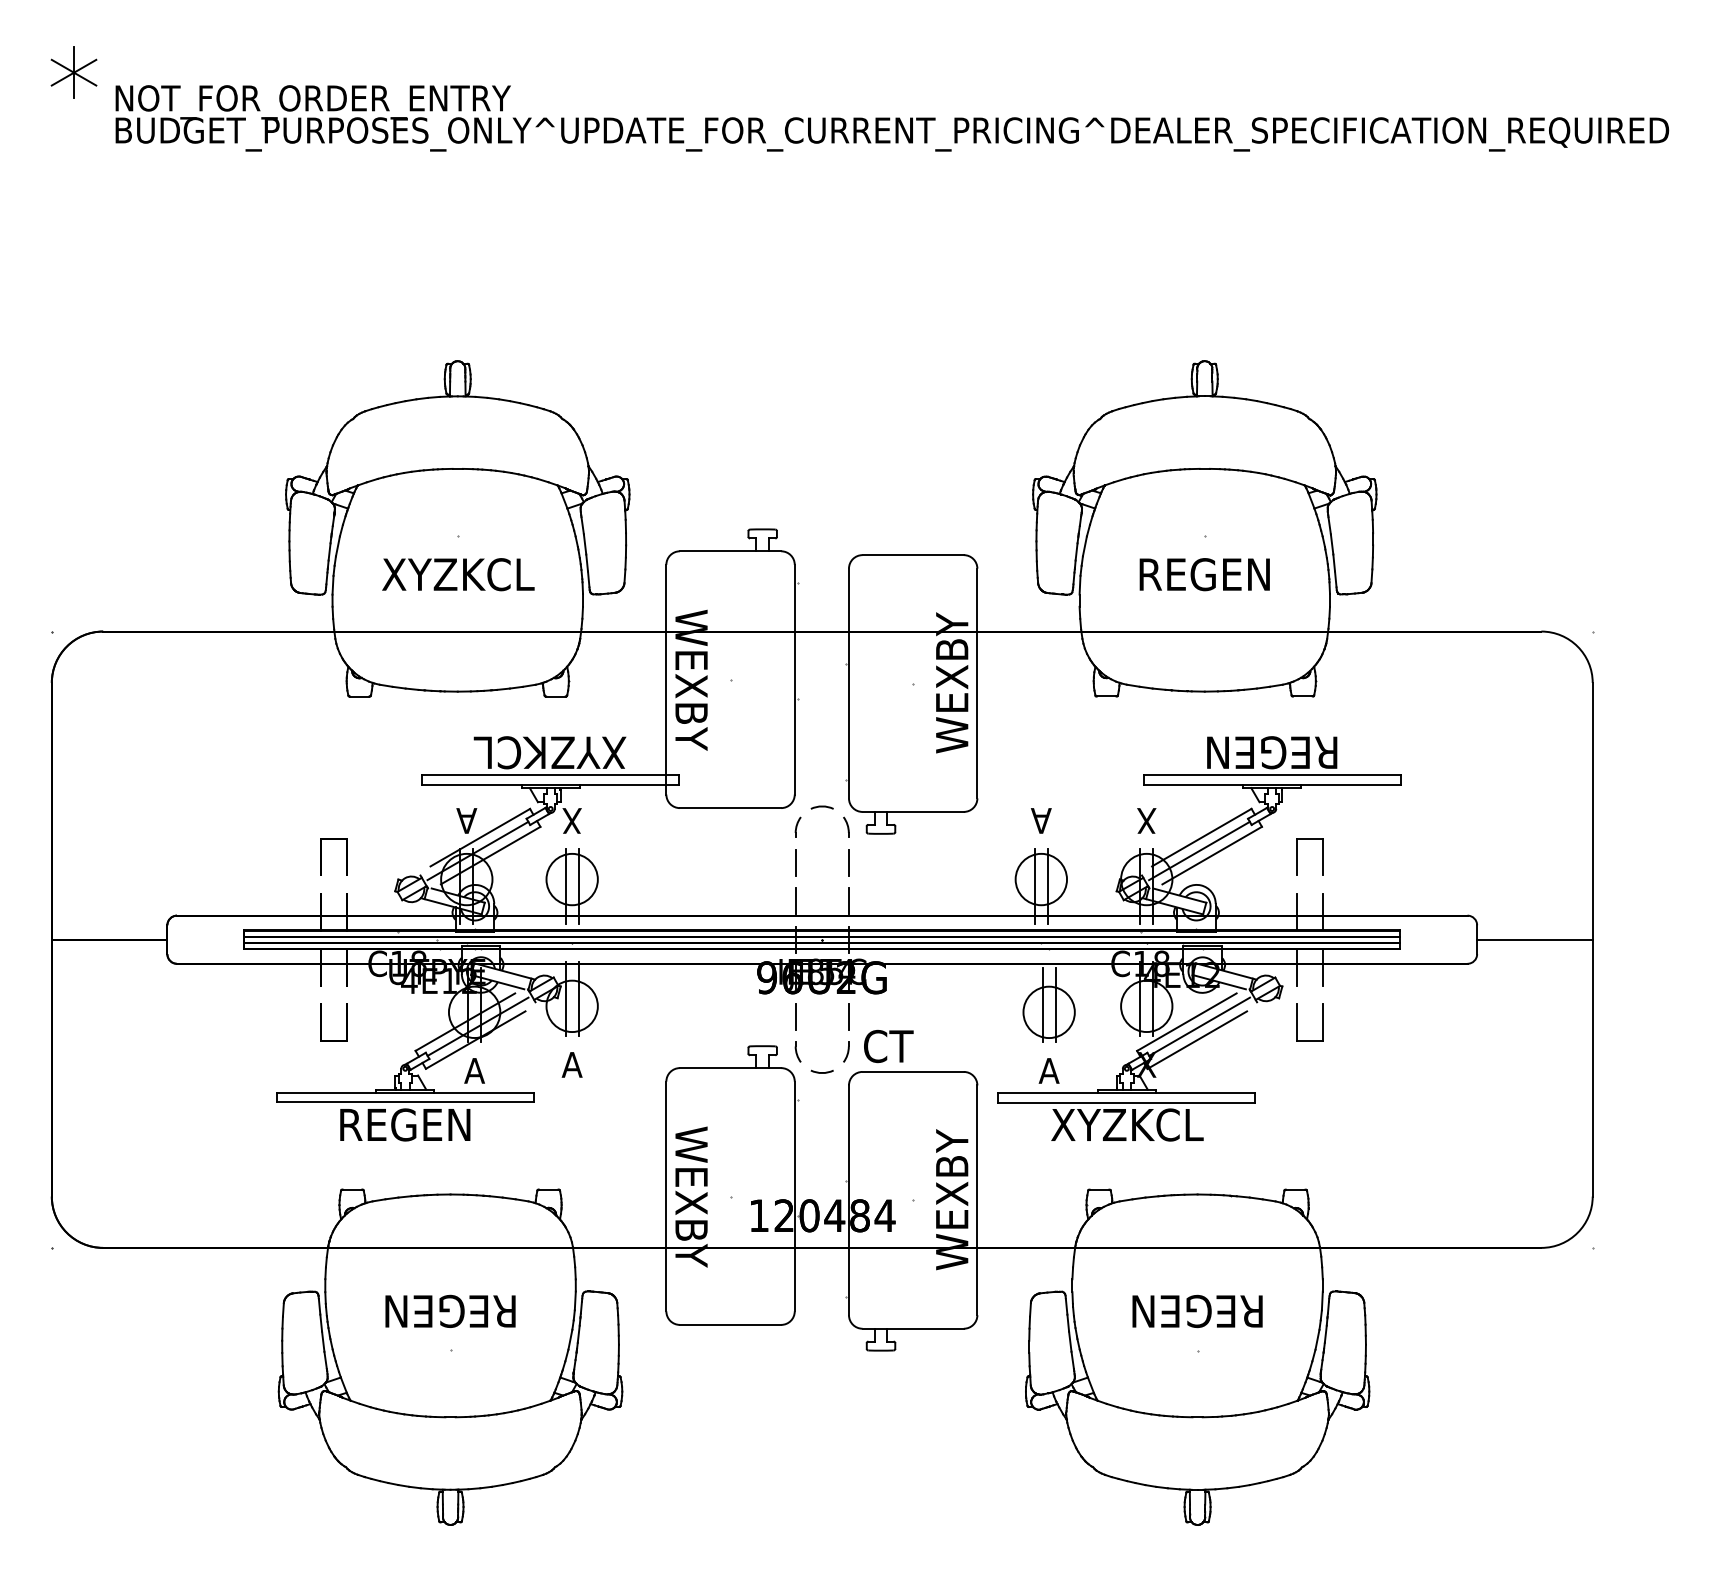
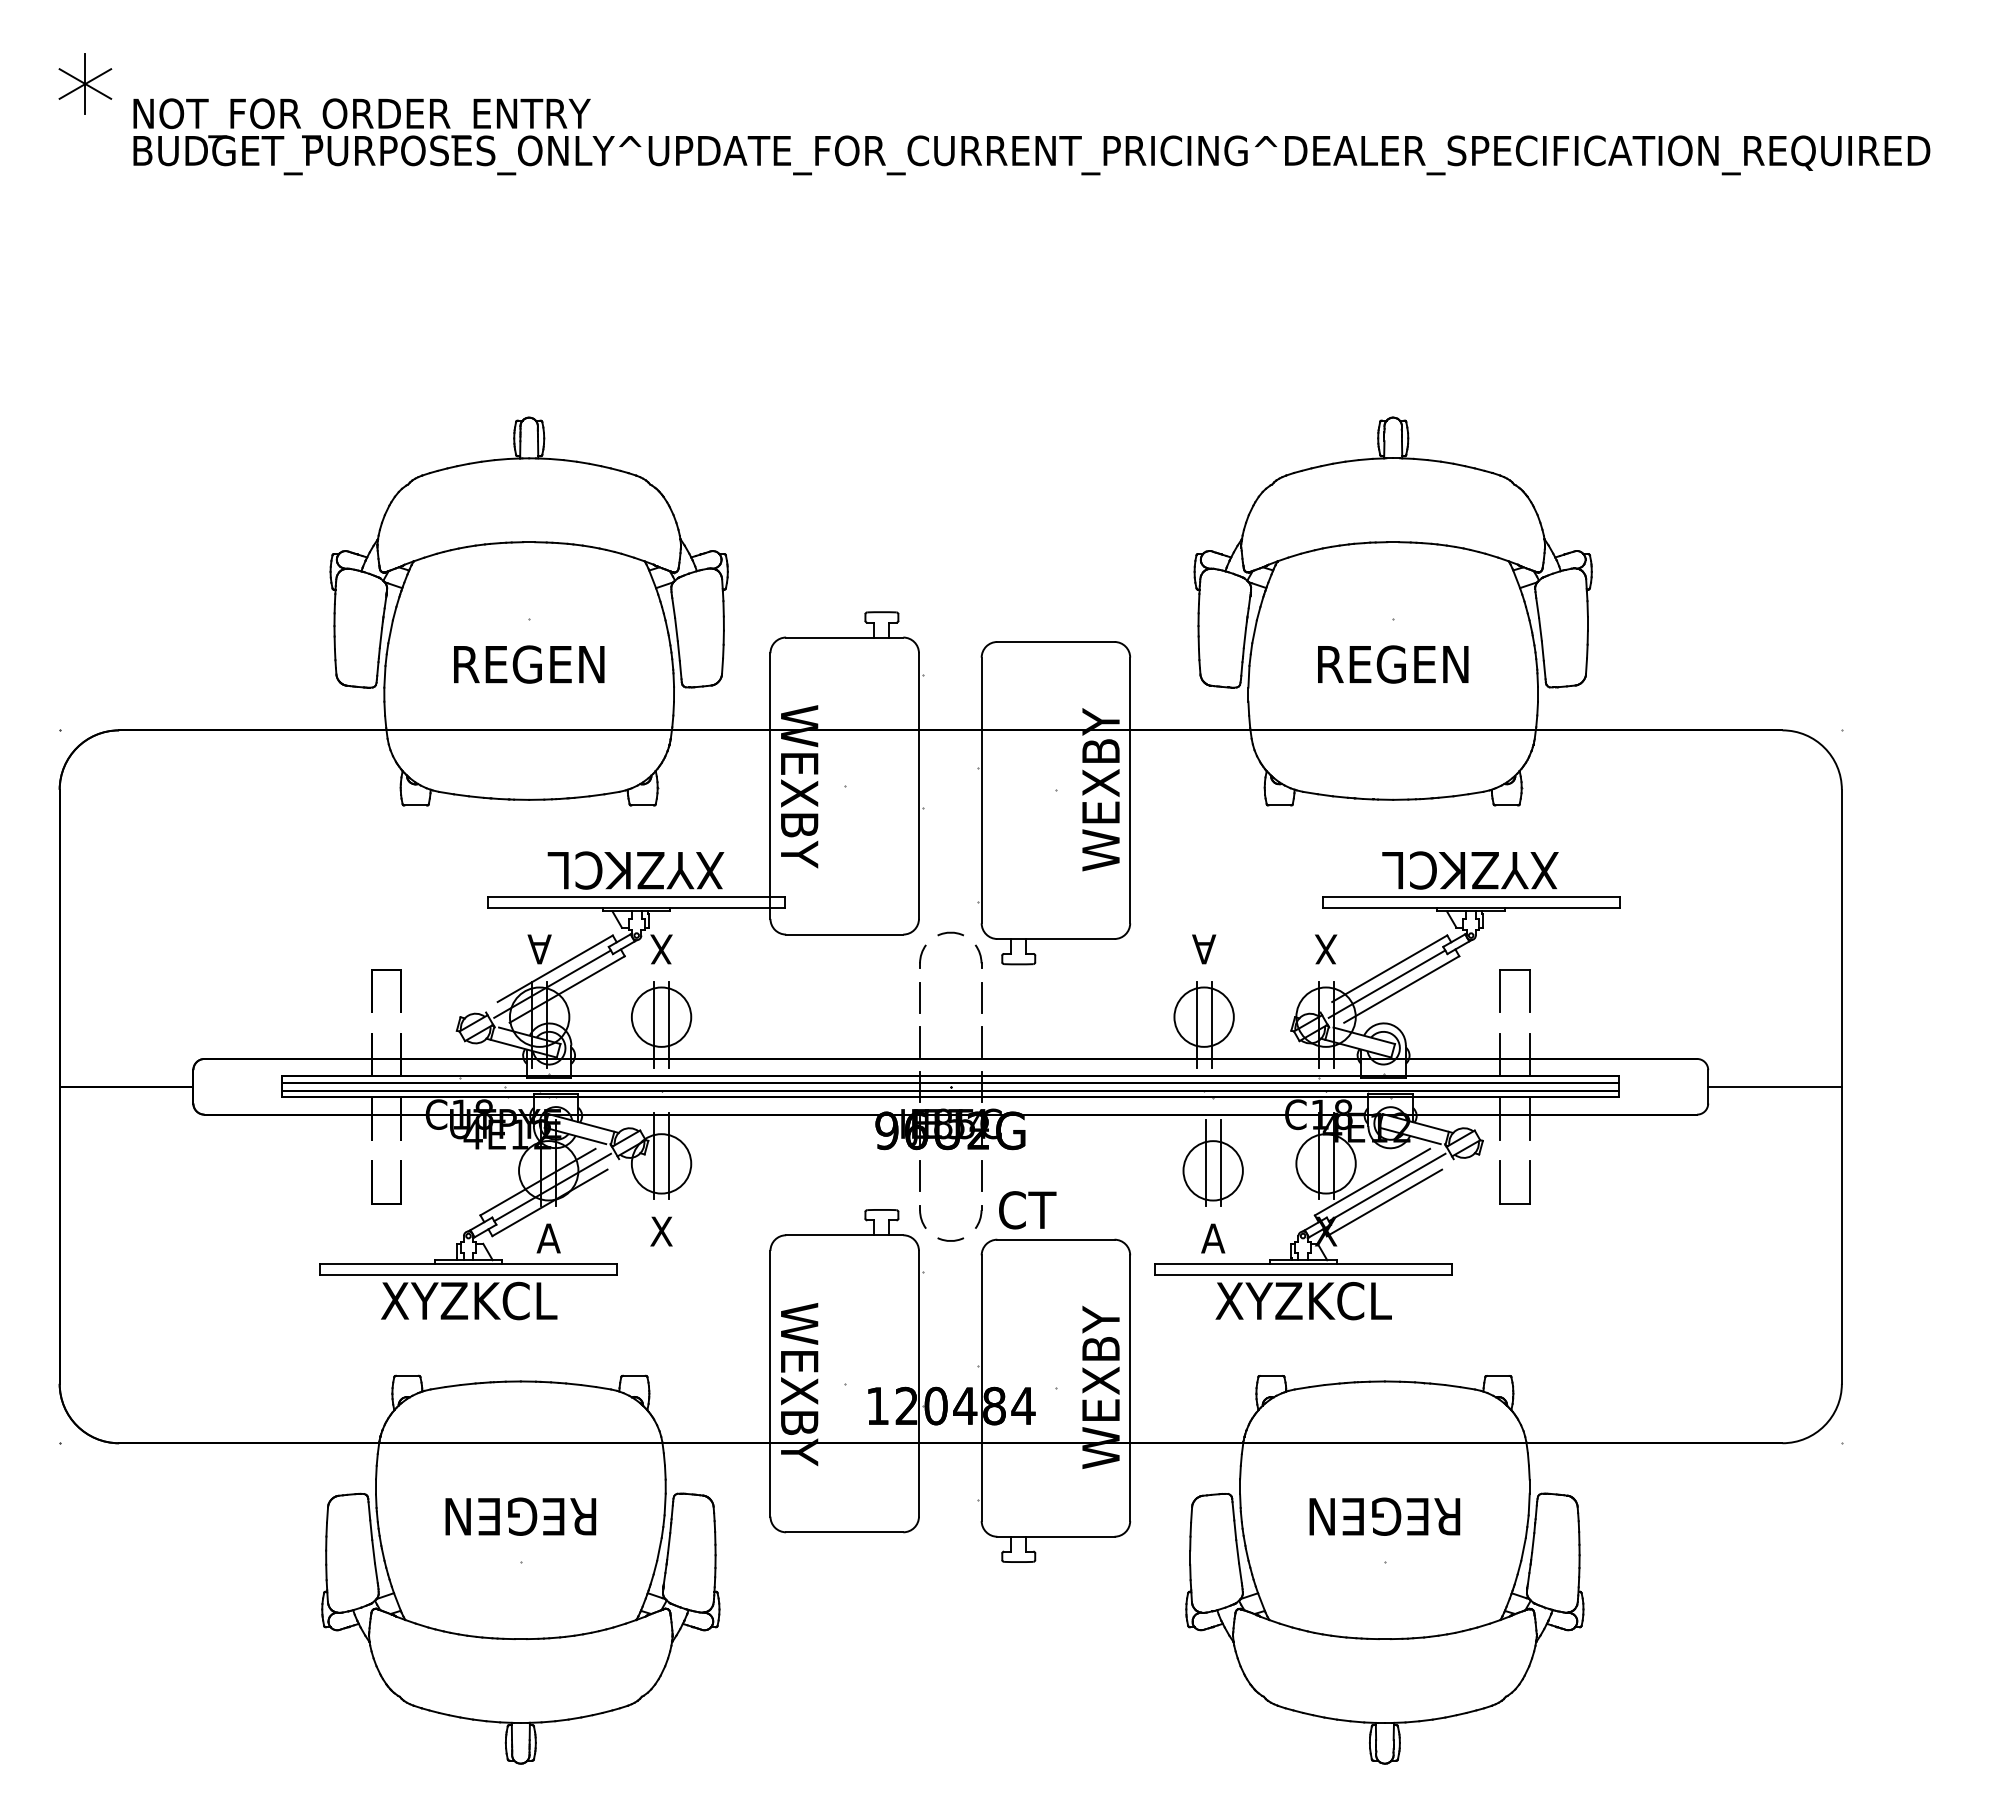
text: (458, 574) -> (529, 664), XYZKCL -> REGEN
text: (1271, 752) -> (1470, 870), REGEN -> XYZKCL
text: (572, 1064) -> (661, 1231), A -> X
text: (406, 1124) -> (469, 1300), REGEN -> XYZKCL

